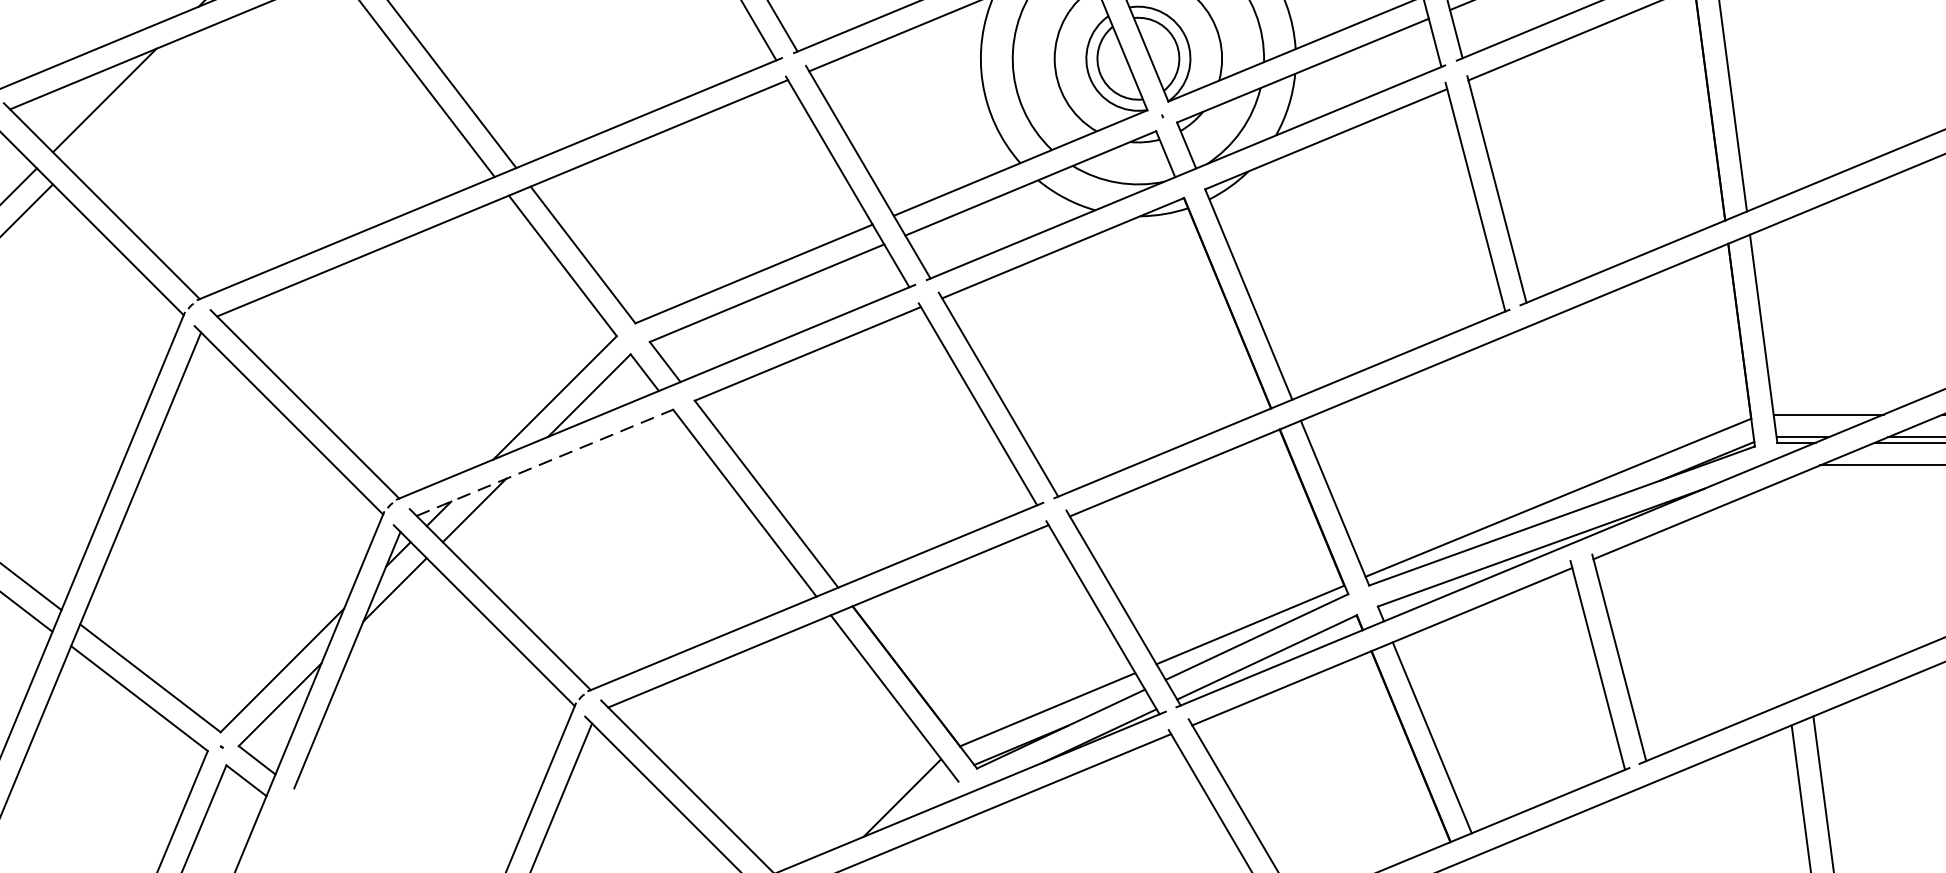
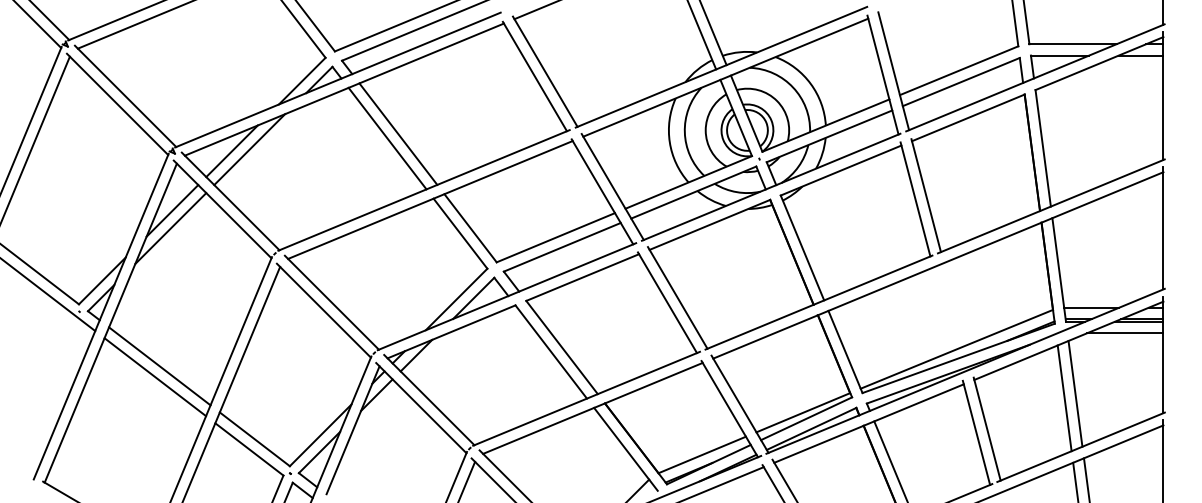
line: (139, 97) -> (249, 149), added
line: (546, 462) -> (452, 331), dashed -> solid
line: (1796, 586) -> (1075, 393), added
line: (1774, 596) -> (1064, 398), added

